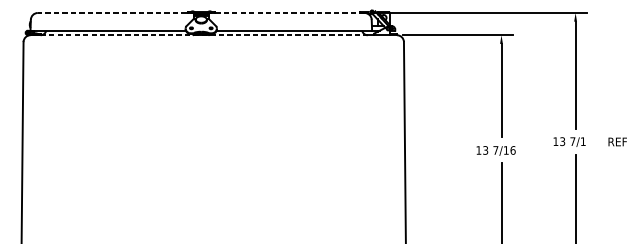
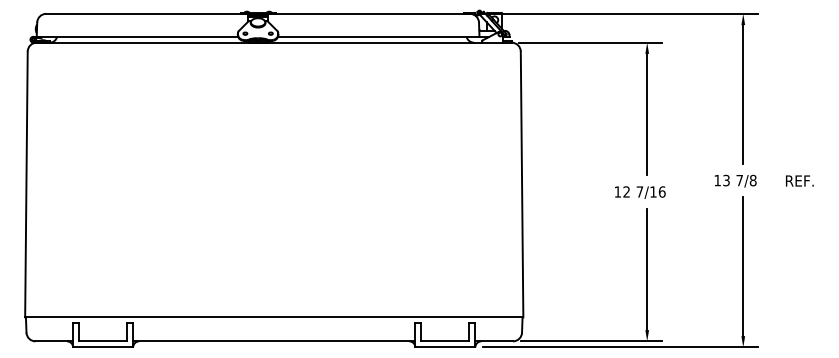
line: (201, 12) -> (258, 13), dashed -> solid
line: (204, 35) -> (262, 42), dashed -> solid
text: (582, 141) -> (752, 180), 7/1 -> 7/8
text: (485, 150) -> (626, 192), 13 -> 12

